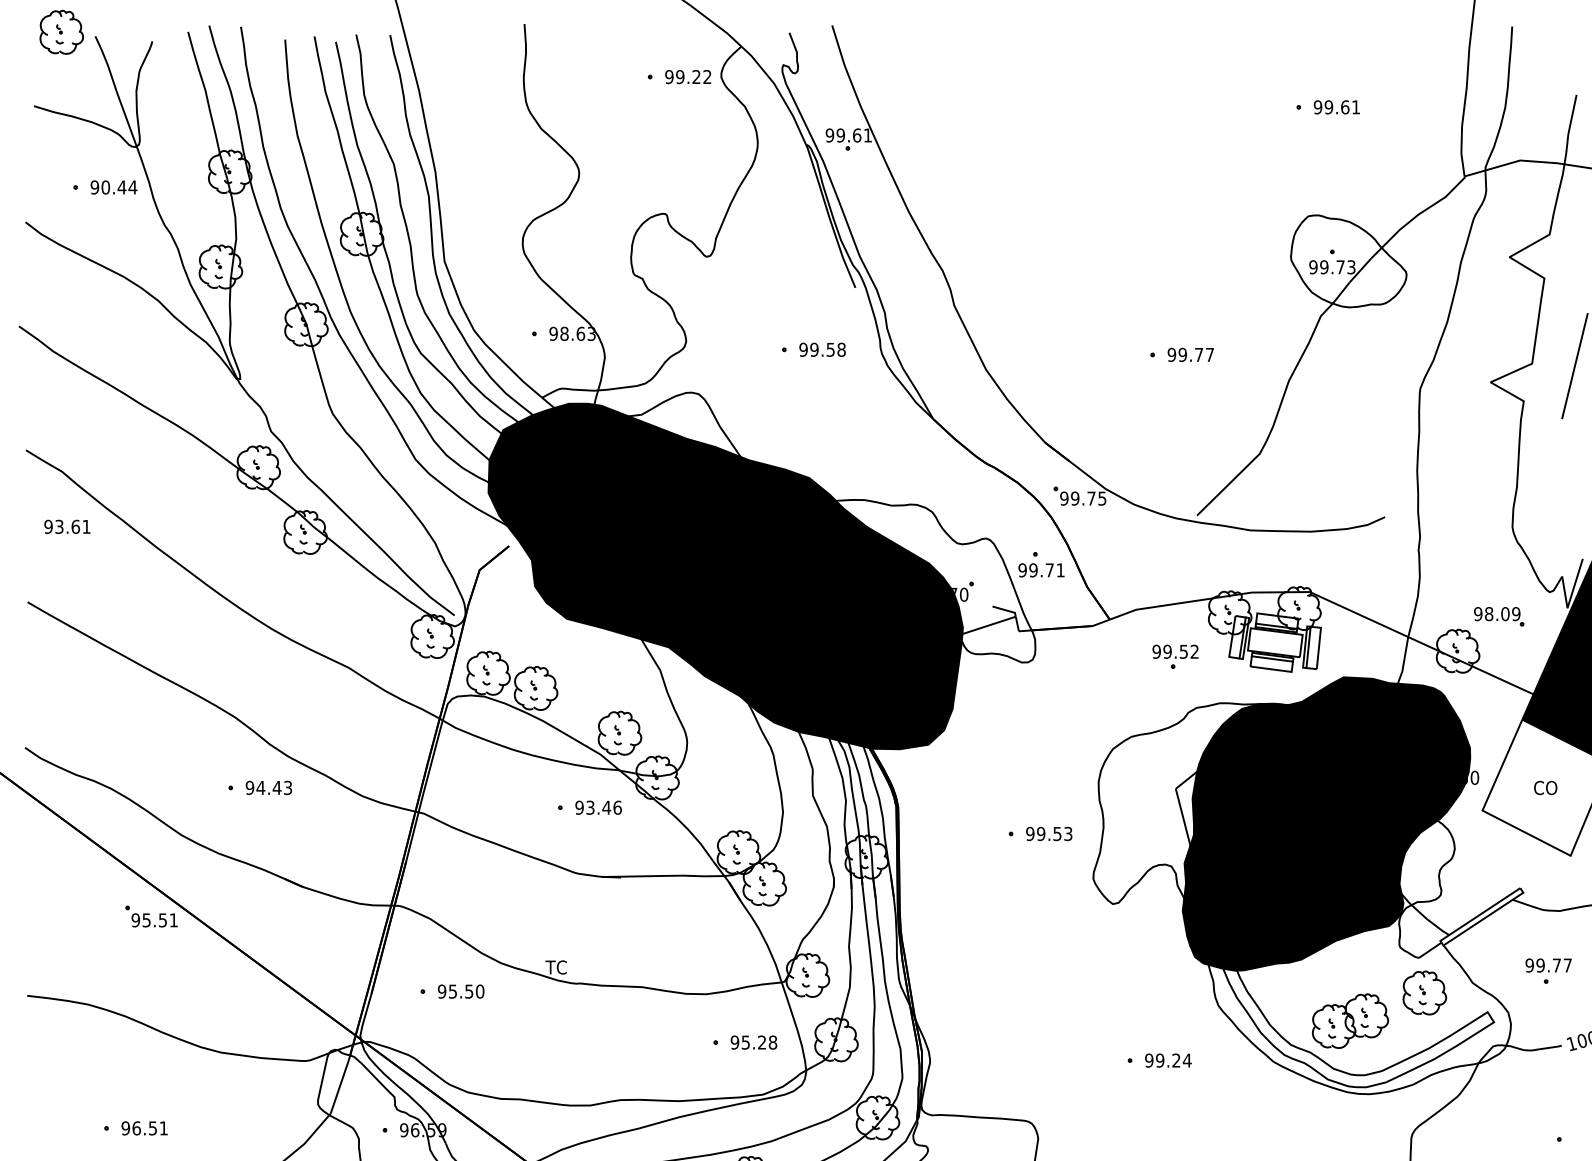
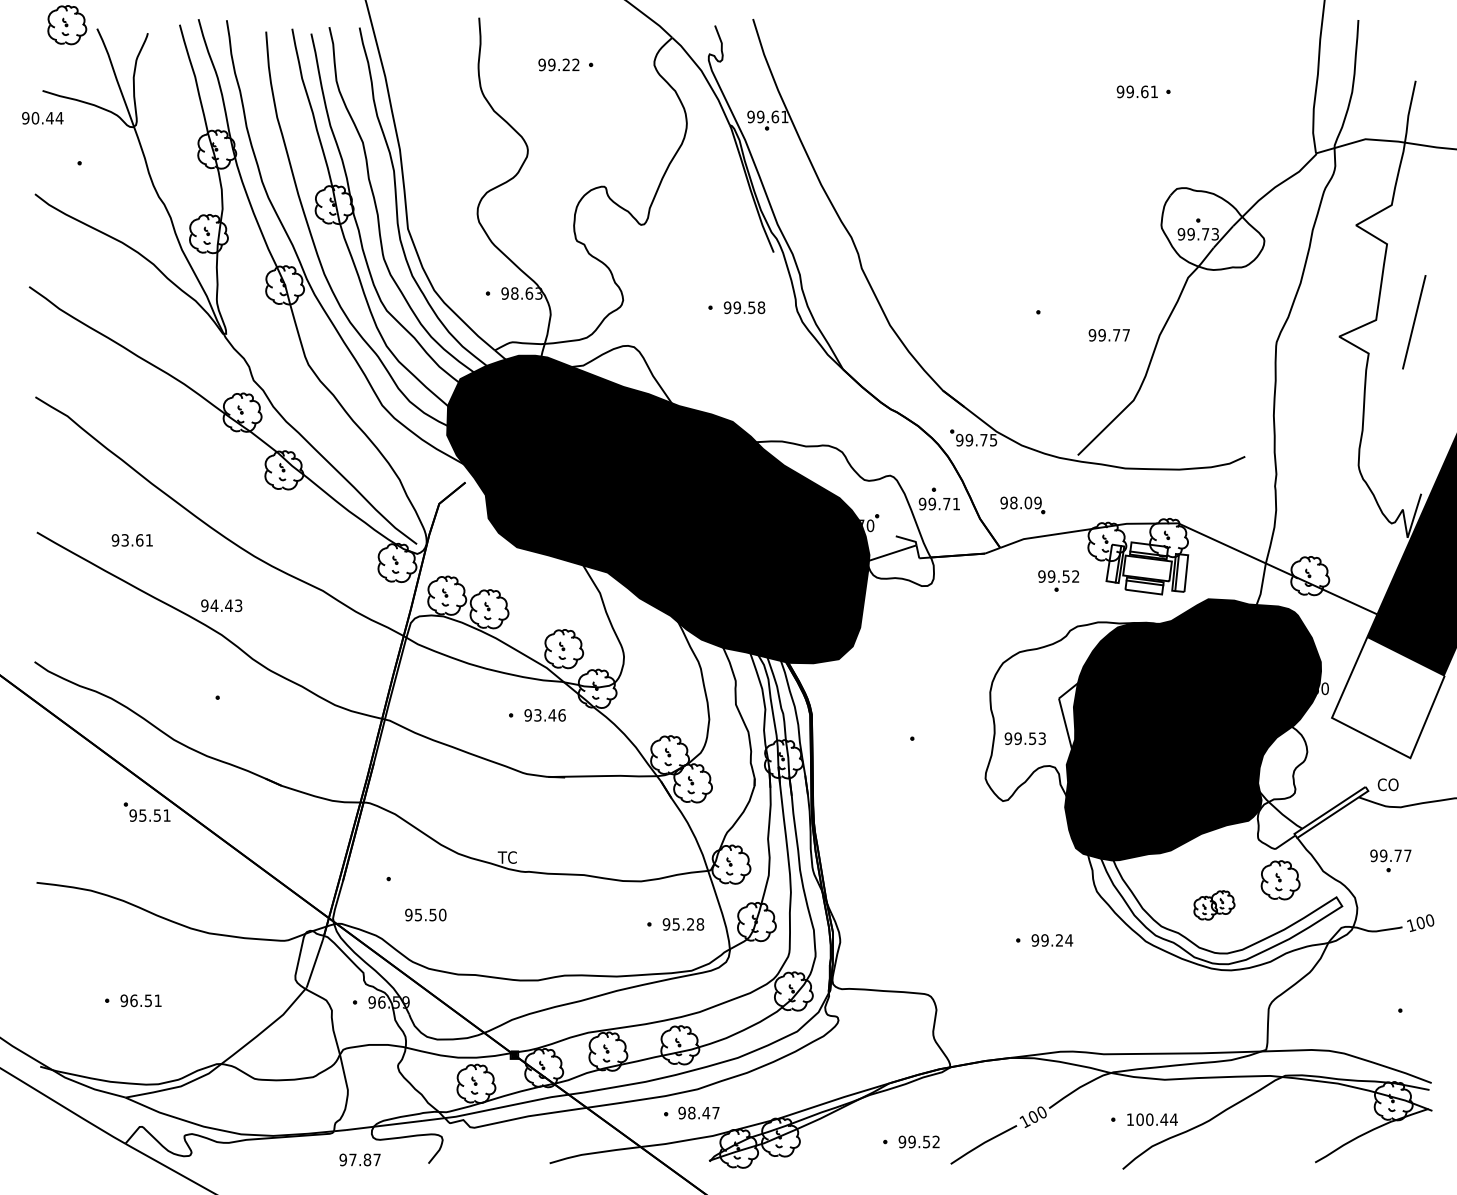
text: (687, 76) -> (558, 64), moved
text: (1335, 106) -> (1136, 91), moved
text: (113, 187) -> (42, 118), moved
text: (1189, 355) -> (1108, 335), moved
text: (66, 527) -> (131, 540), moved
part: (1498, 616) -> (1022, 505), moved
text: (268, 787) -> (221, 605), moved
text: (1544, 787) -> (1387, 784), moved
text: (1048, 833) -> (1024, 738), moved
text: (460, 991) -> (425, 914), moved
part: (1350, 1021) -> (1214, 905), size x0.6

